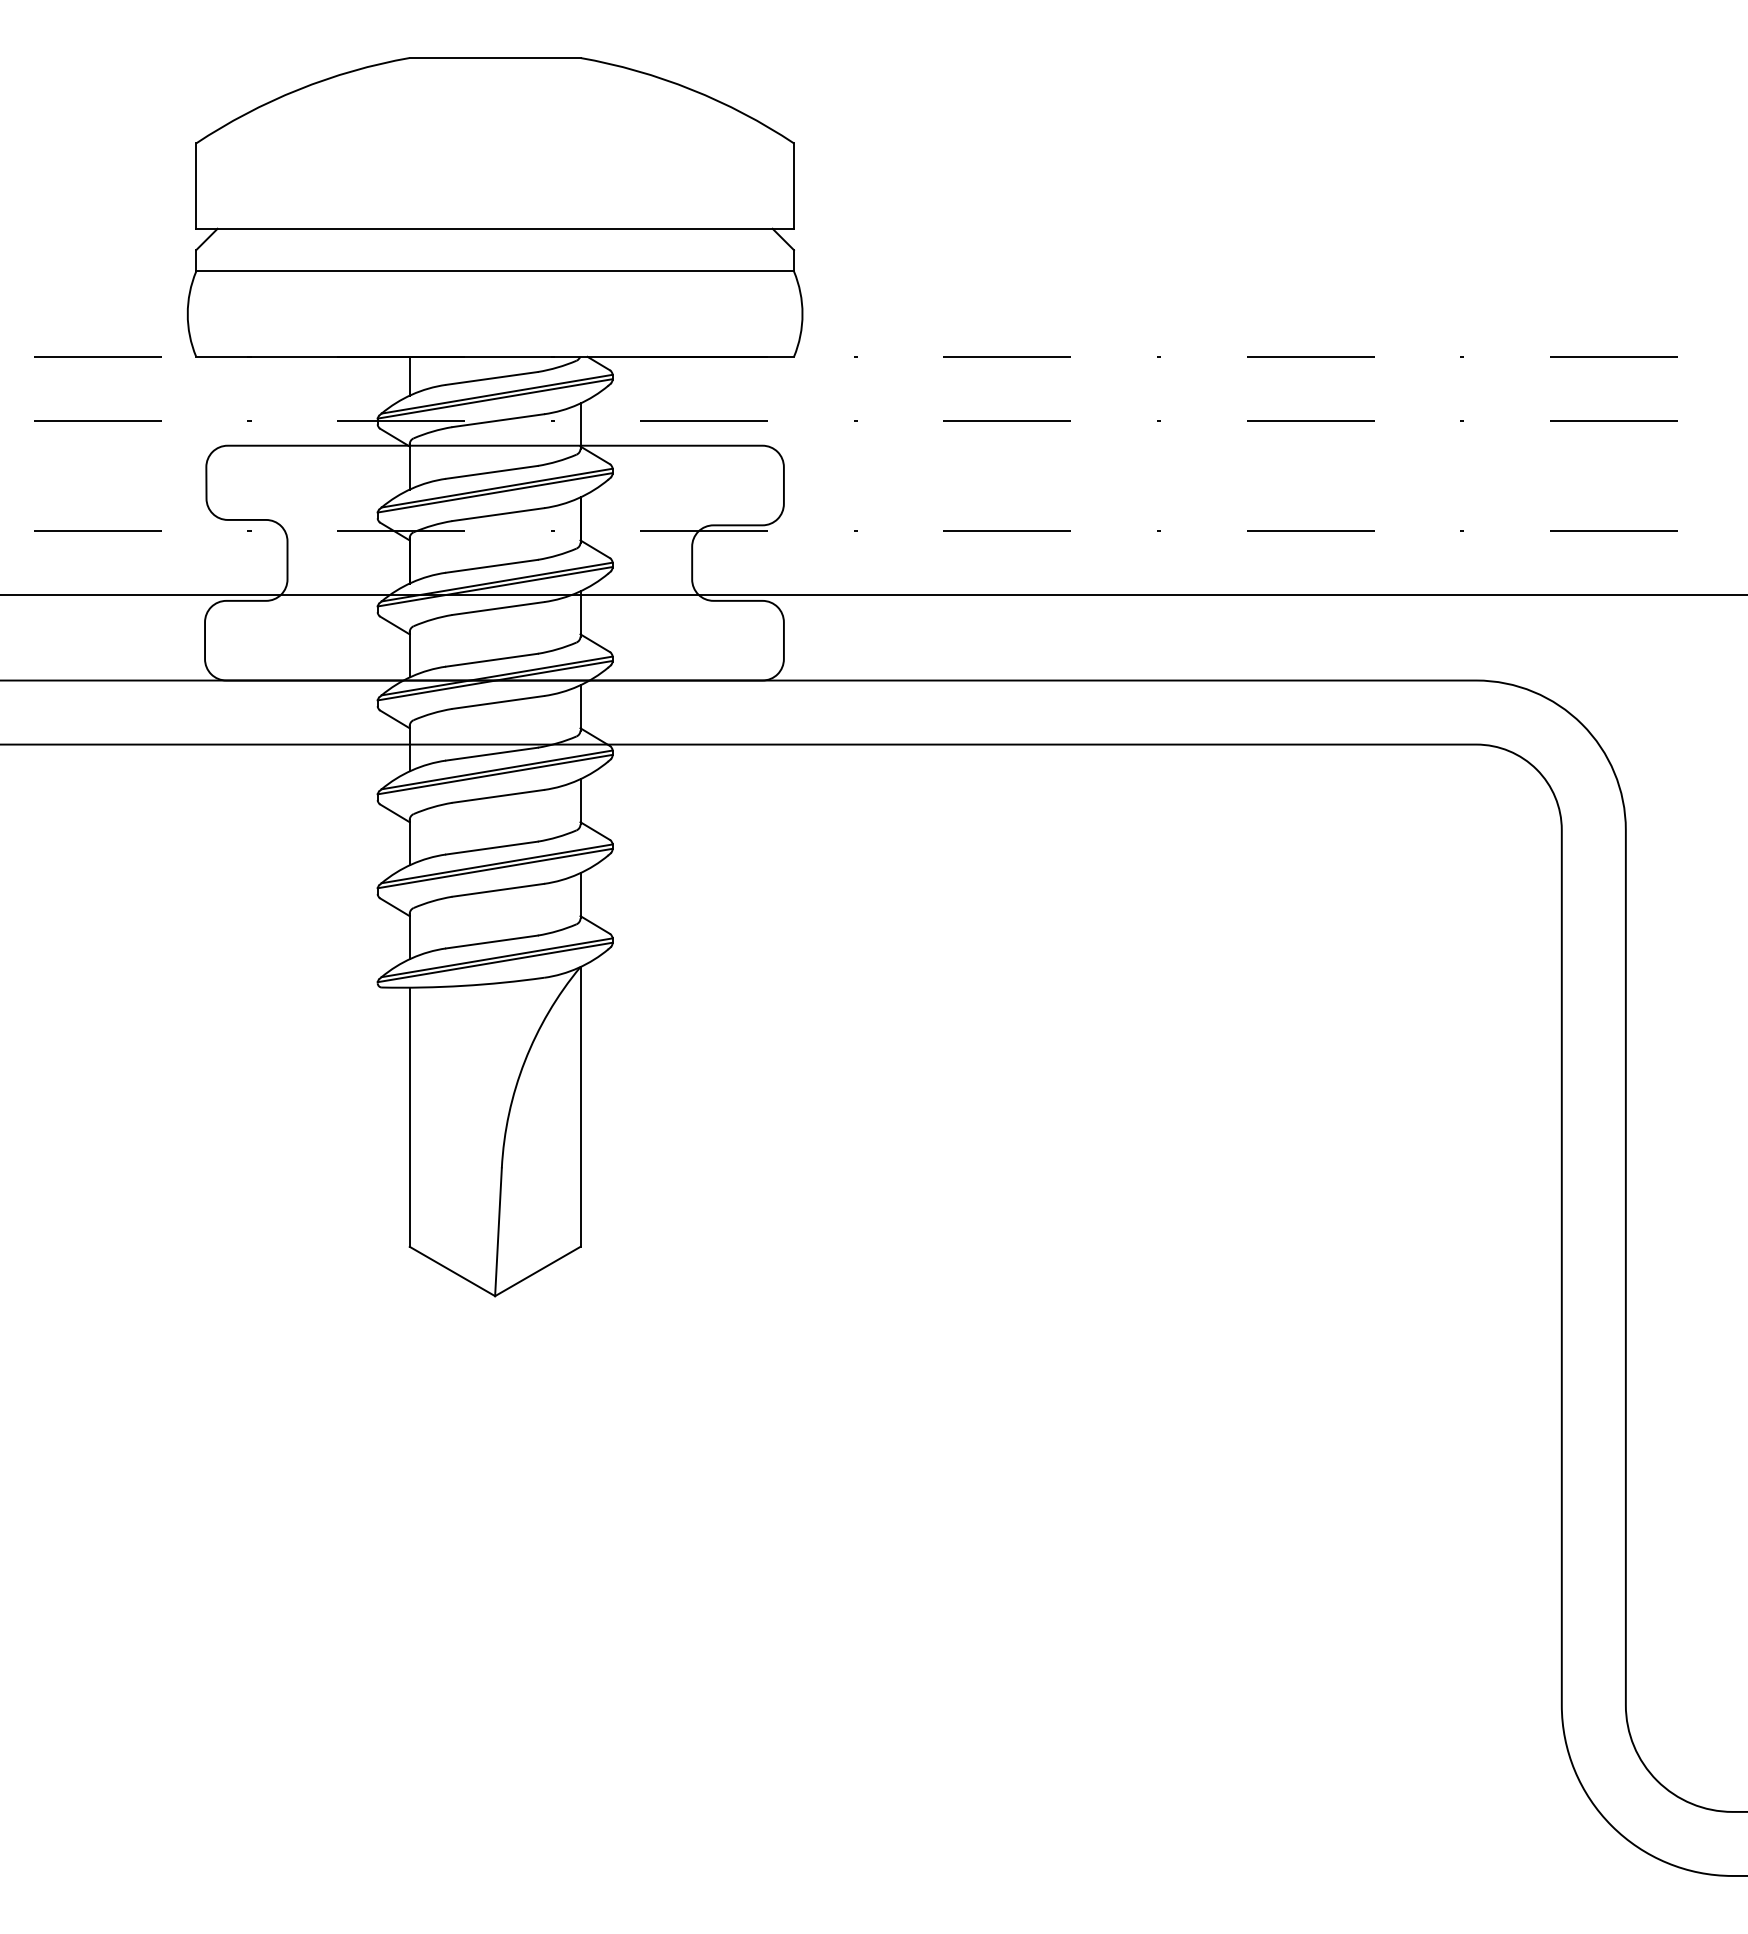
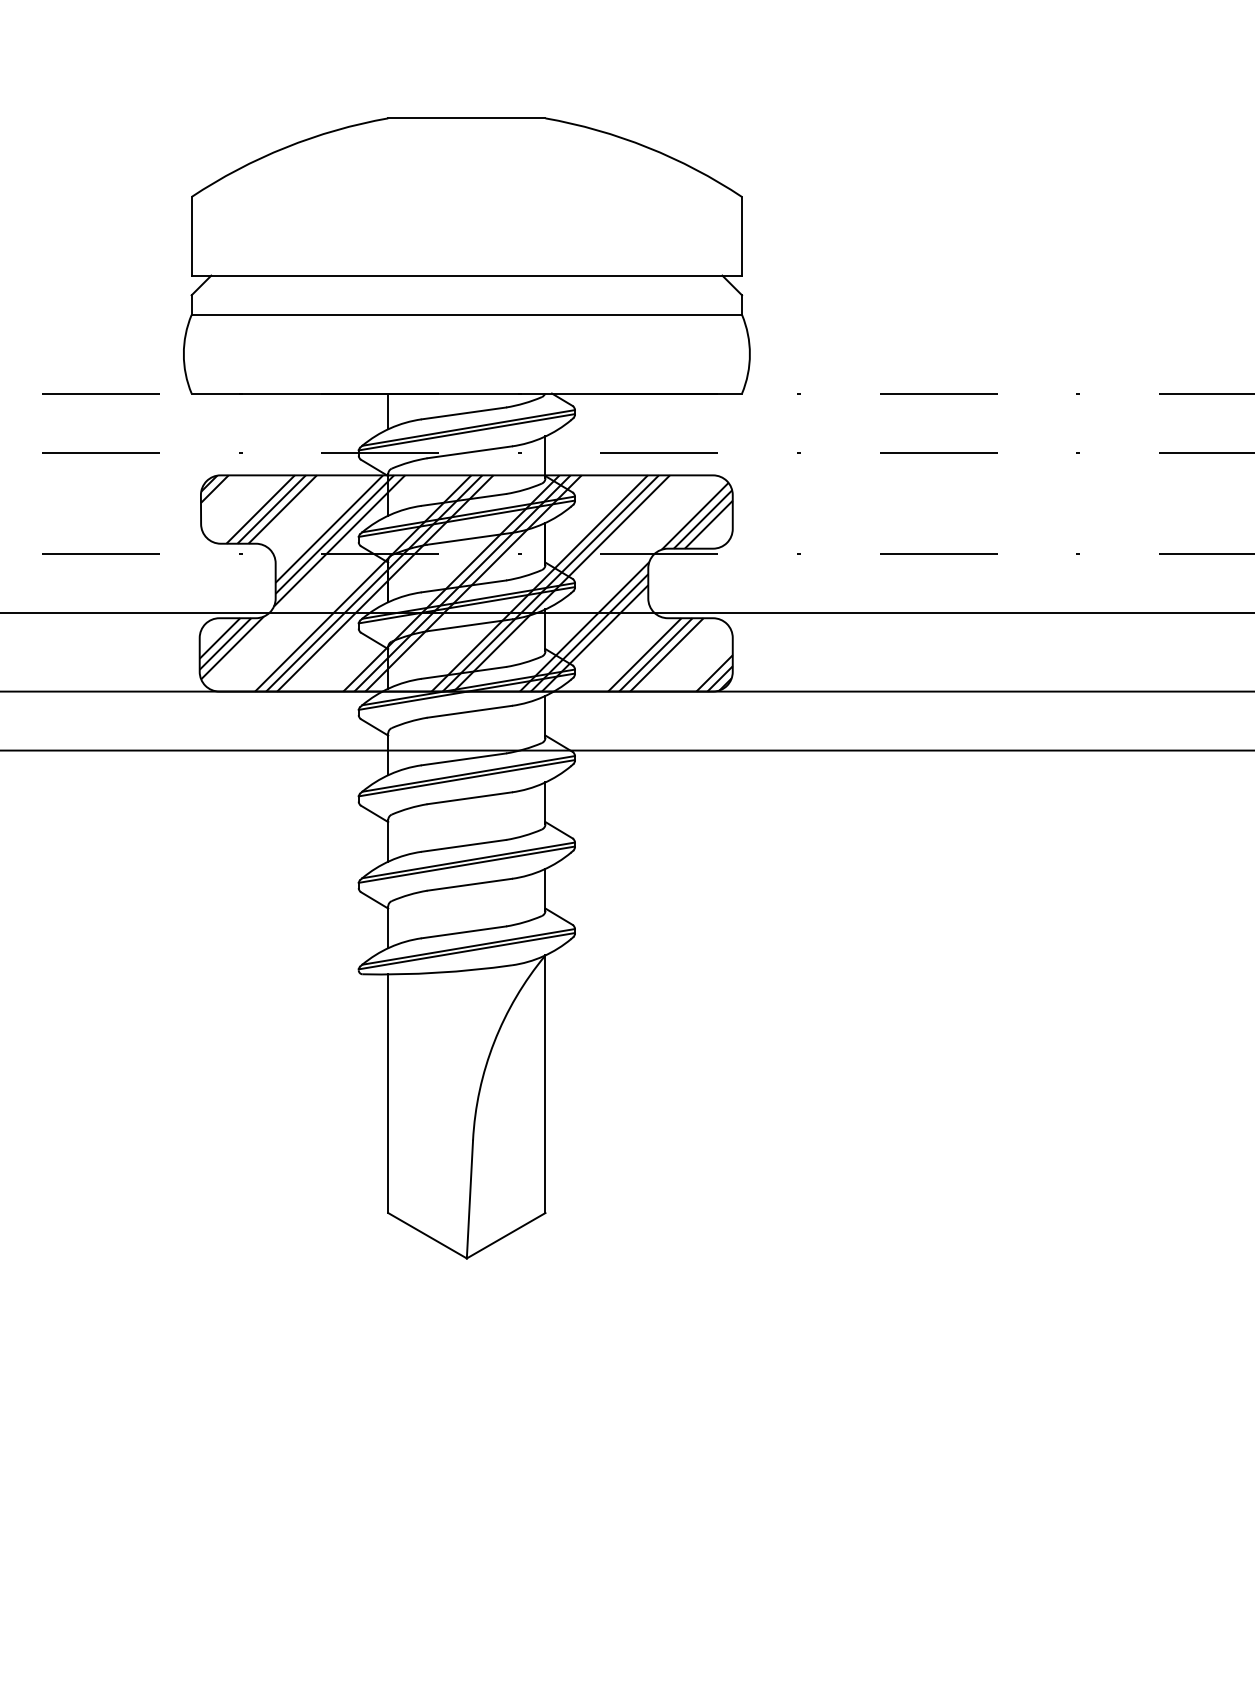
hatch: (494, 562) -> (466, 582), added

